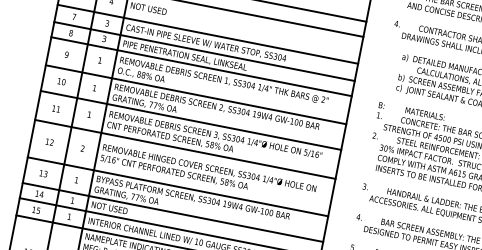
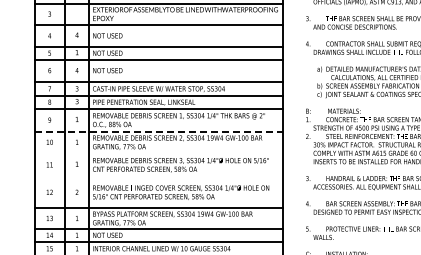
line: (196, 94) -> (159, 131), solid -> dashed
line: (190, 119) -> (158, 152), removed
line: (184, 148) -> (158, 176), removed

